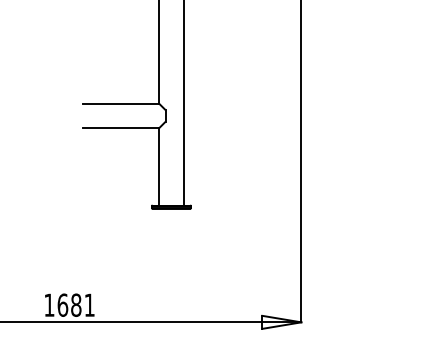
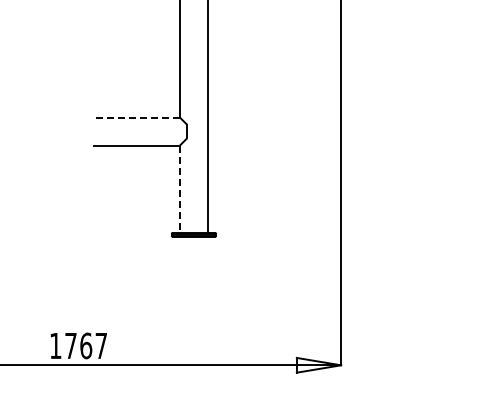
line: (121, 103) -> (137, 117), solid -> dashed
line: (158, 167) -> (179, 189), solid -> dashed
text: (75, 304) -> (85, 345), 1681 -> 1767

